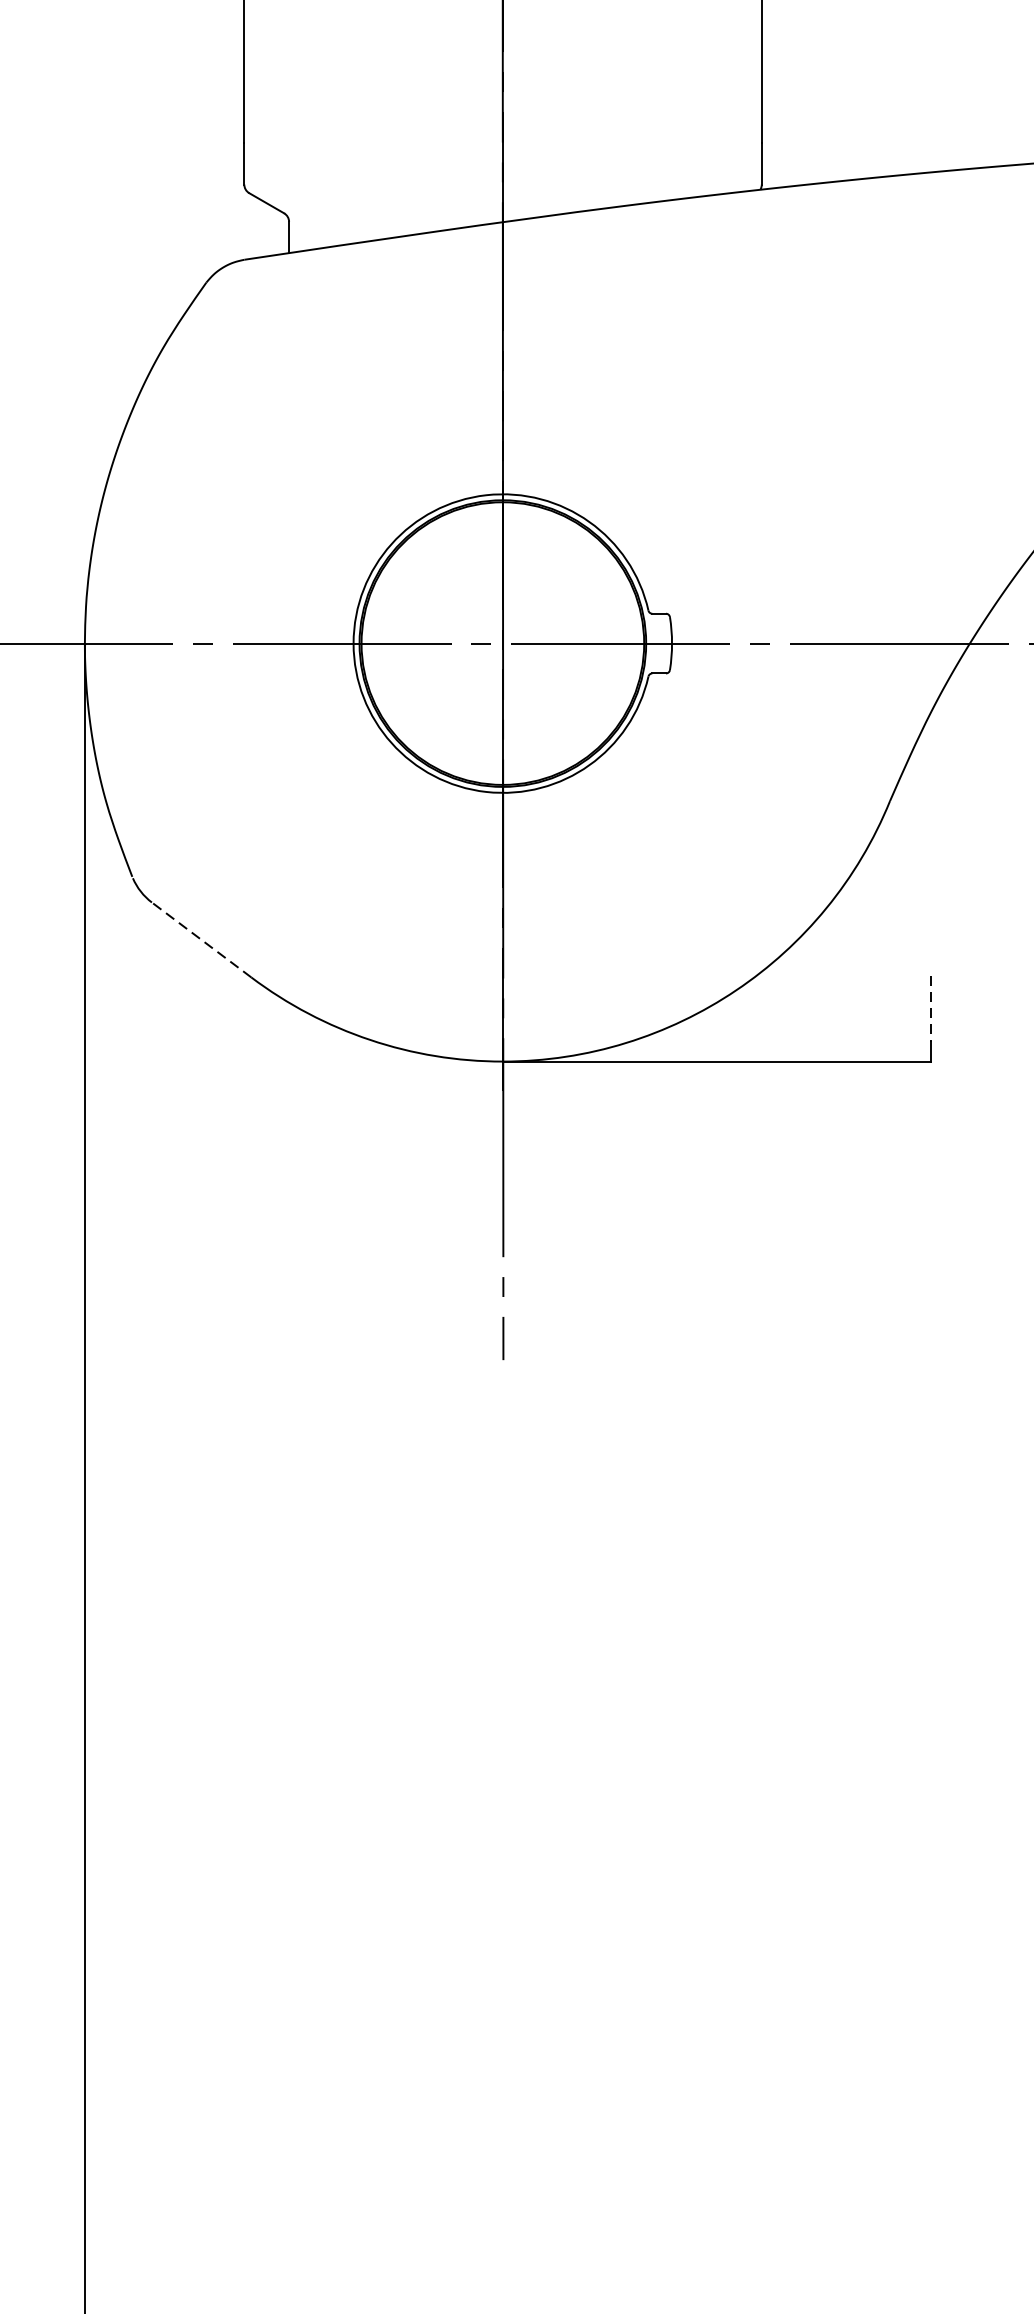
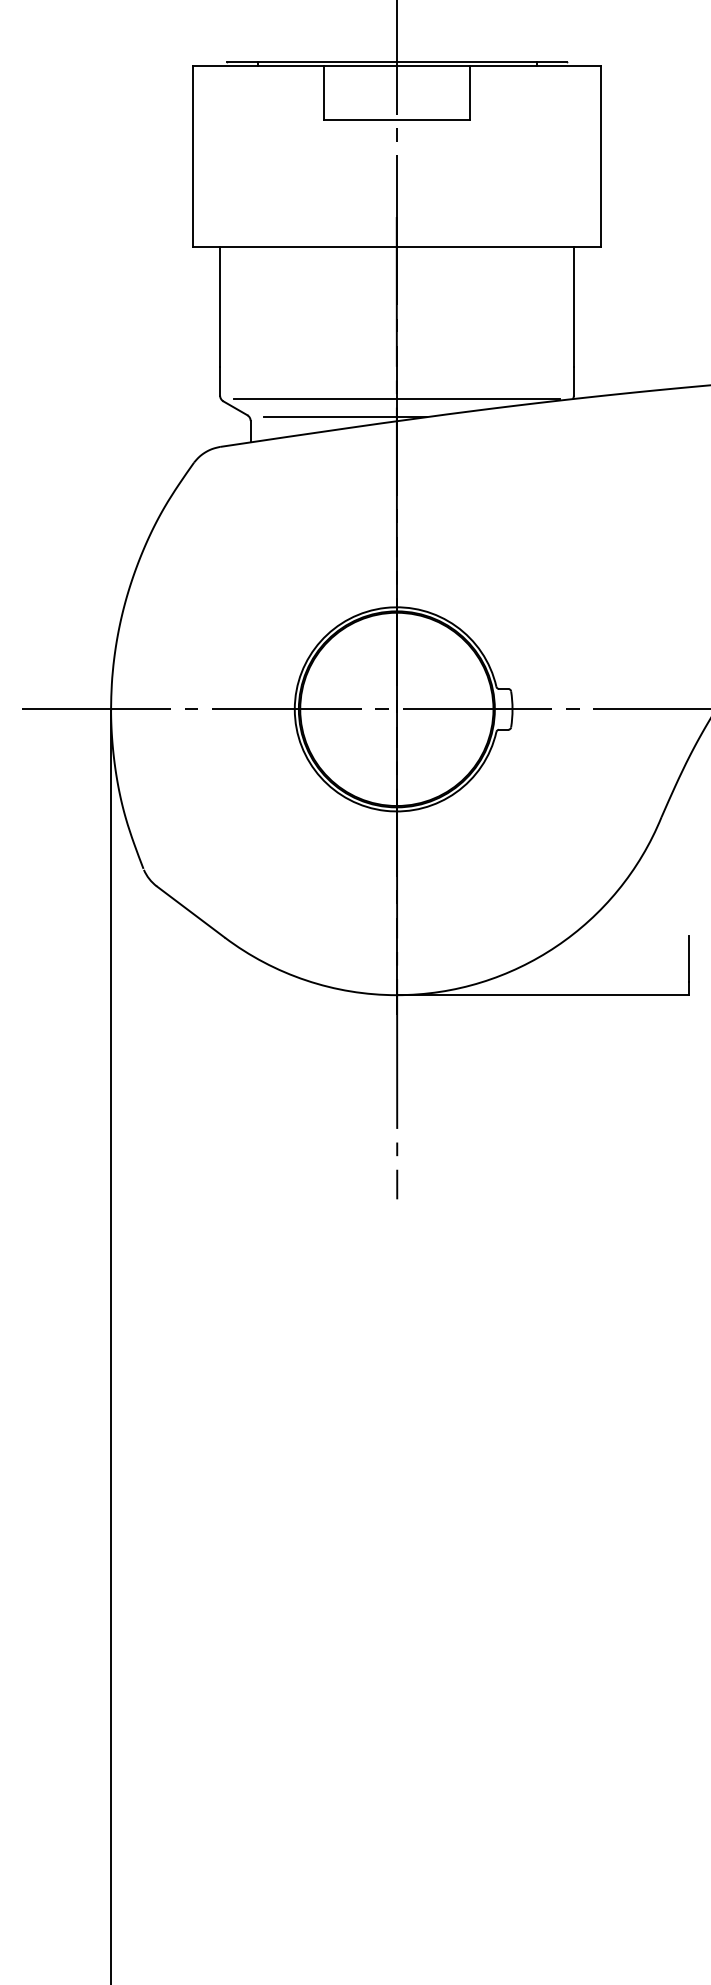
line: (502, 190) -> (396, 399), added
line: (427, 216) -> (345, 417), added
line: (201, 940) -> (190, 912), dashed -> solid
line: (930, 1009) -> (689, 959), dashed -> solid

